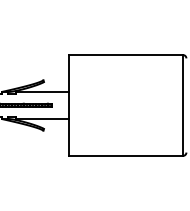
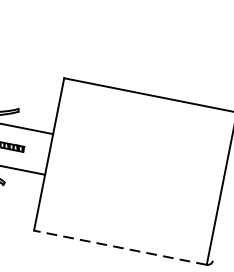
line: (125, 155) -> (119, 246), solid -> dashed

